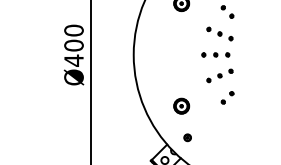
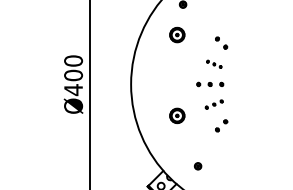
part: (220, 34) -> (214, 64), size x0.6
part: (220, 75) -> (214, 104), size x0.7
part: (181, 105) -> (177, 115), moved
part: (187, 137) -> (197, 166), moved

